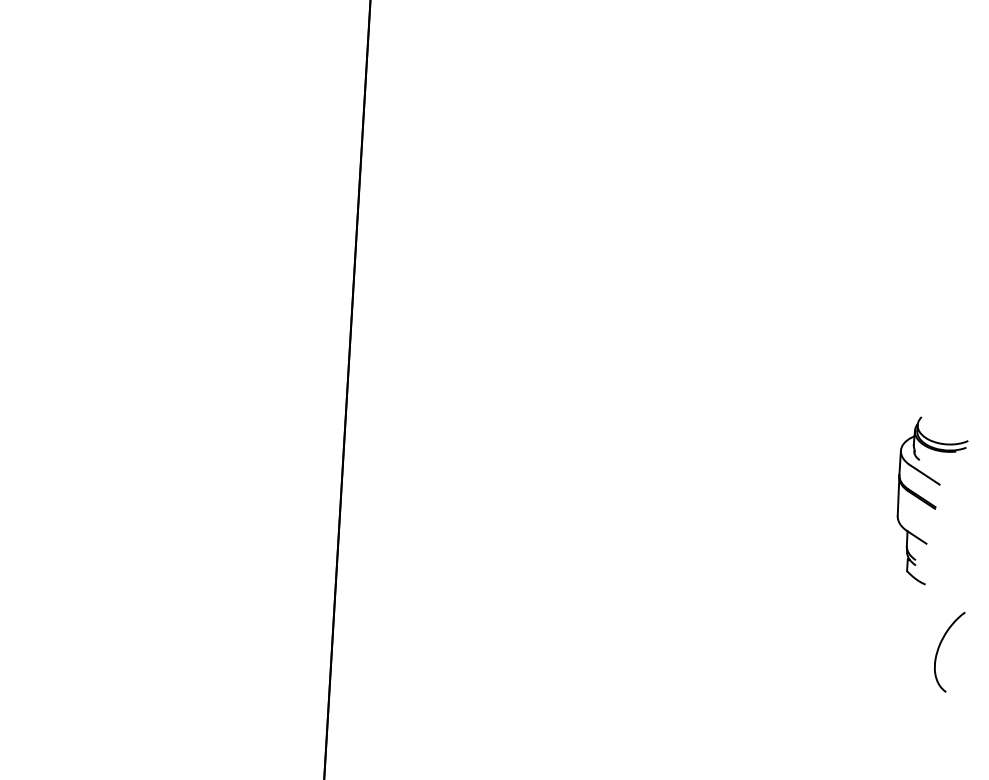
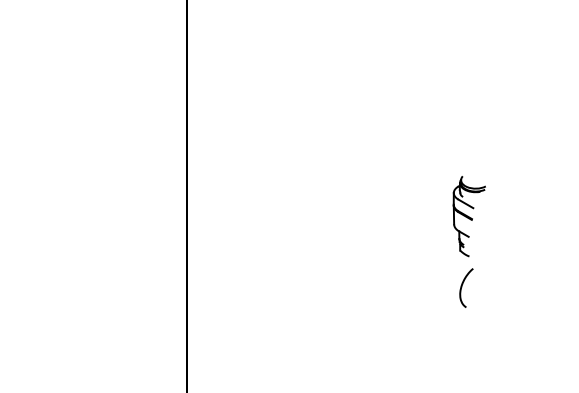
curve: (940, 650) -> (462, 287), moved

